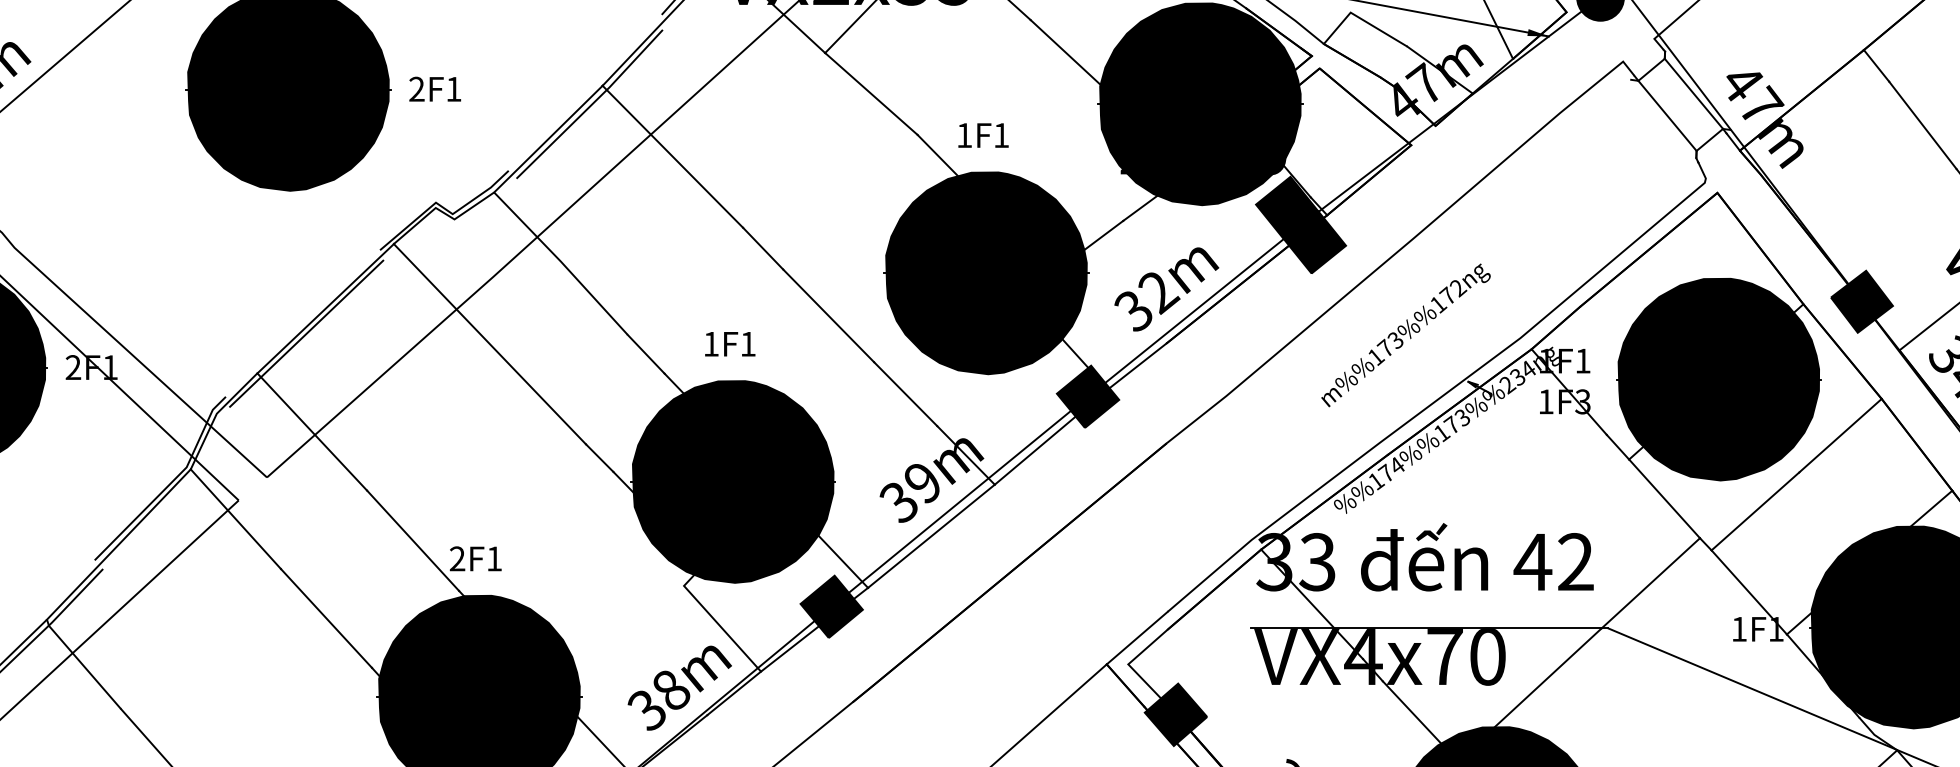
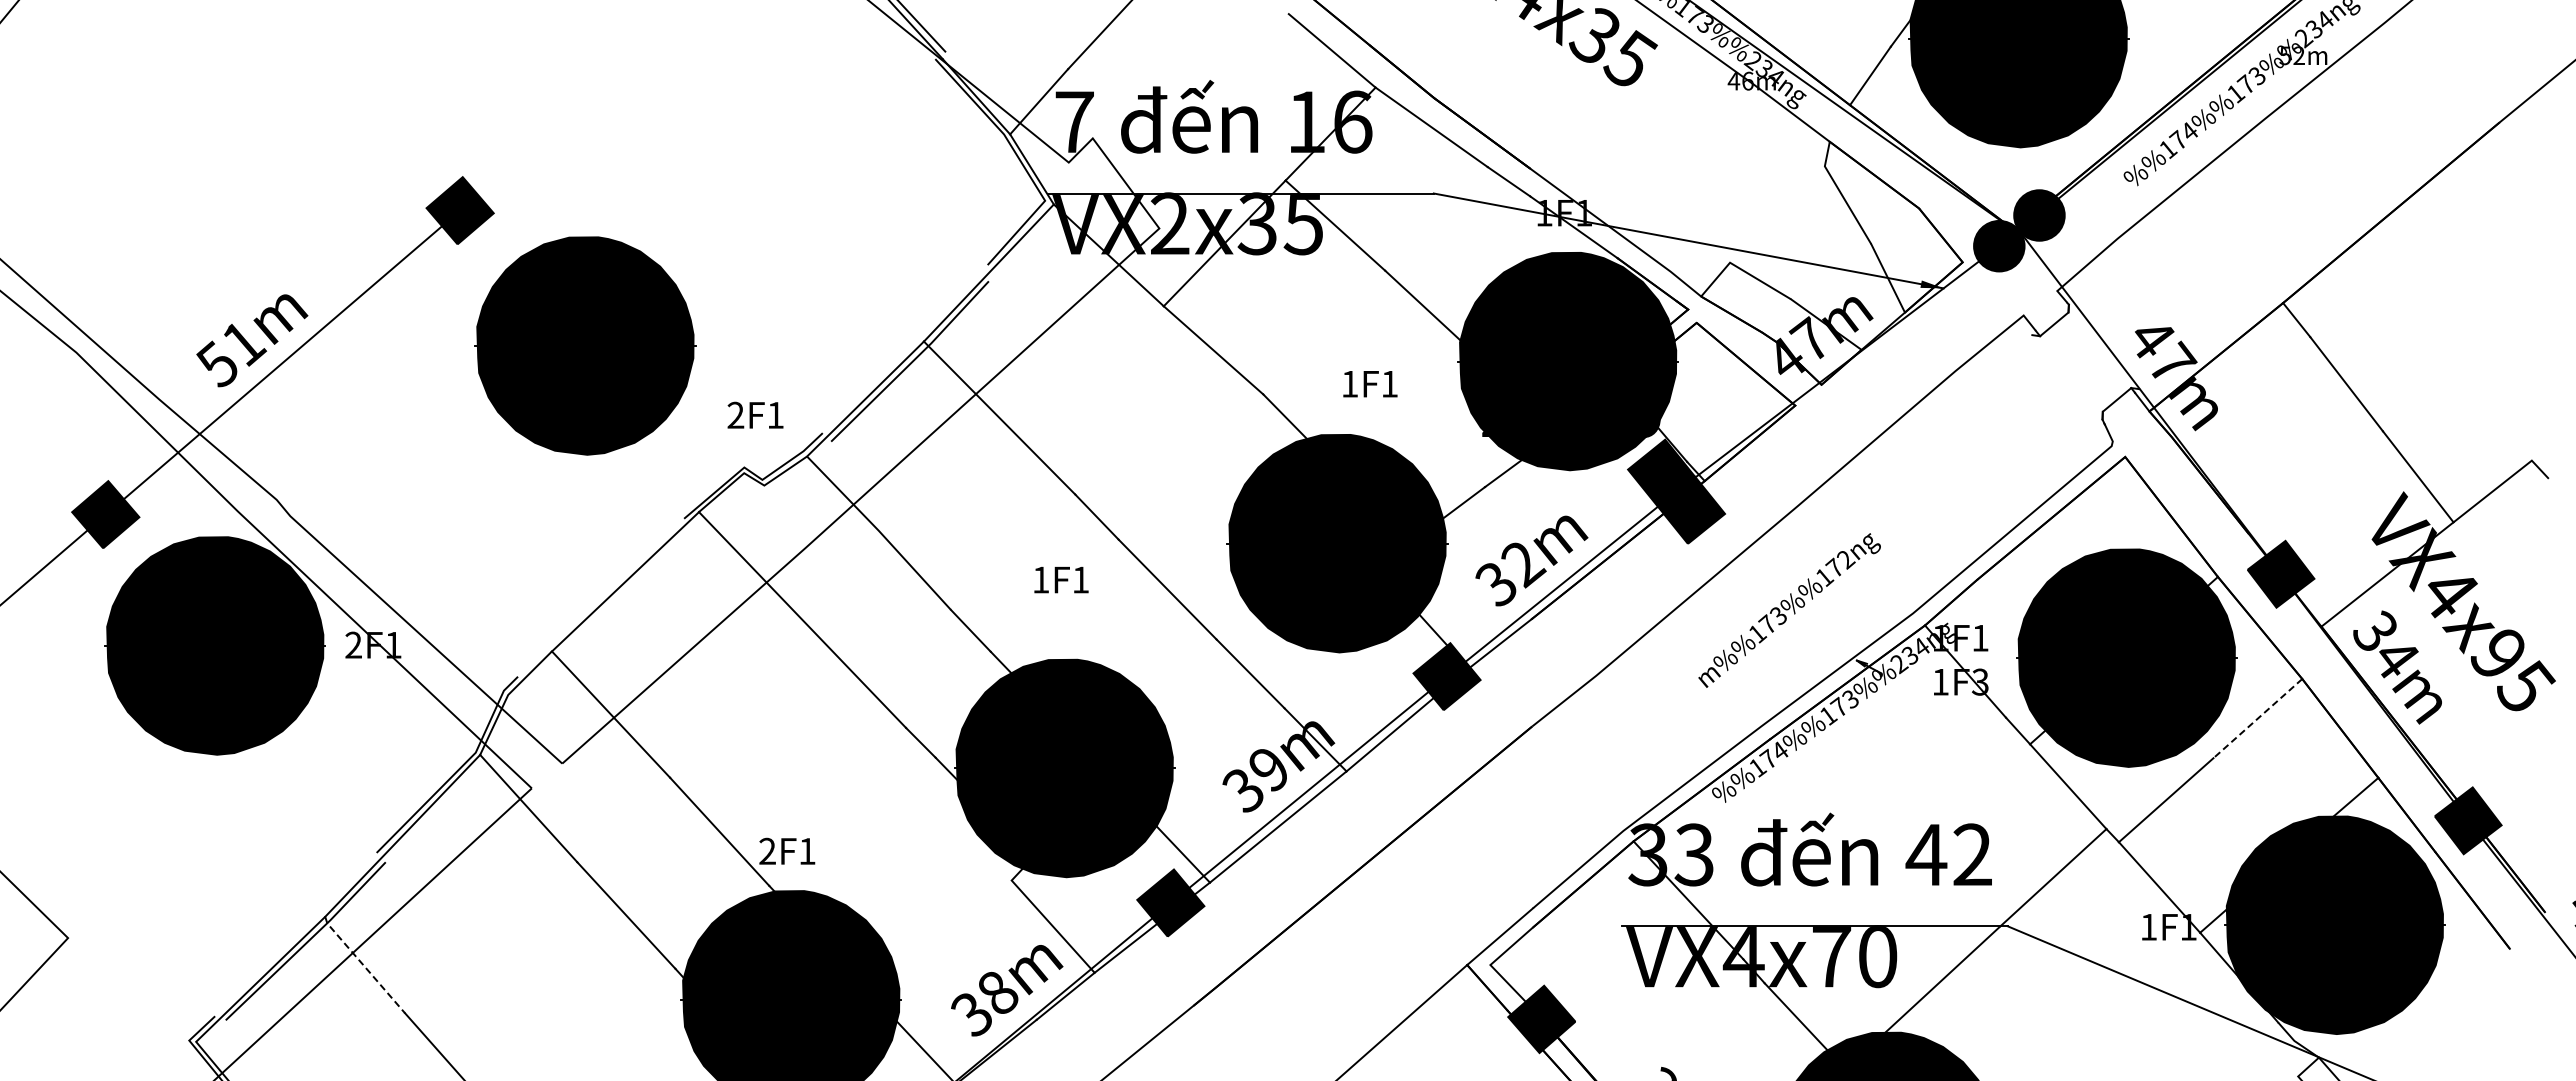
text: (435, 88) -> (755, 414), moved
line: (1693, 94) -> (2099, 350), removed
line: (1667, 115) -> (2071, 373), removed
text: (983, 135) -> (1370, 384), moved
line: (306, 333) -> (604, 608), removed
text: (730, 344) -> (1061, 580), moved
line: (1840, 435) -> (2257, 718), solid -> dashed
line: (82, 663) -> (363, 964), solid -> dashed

